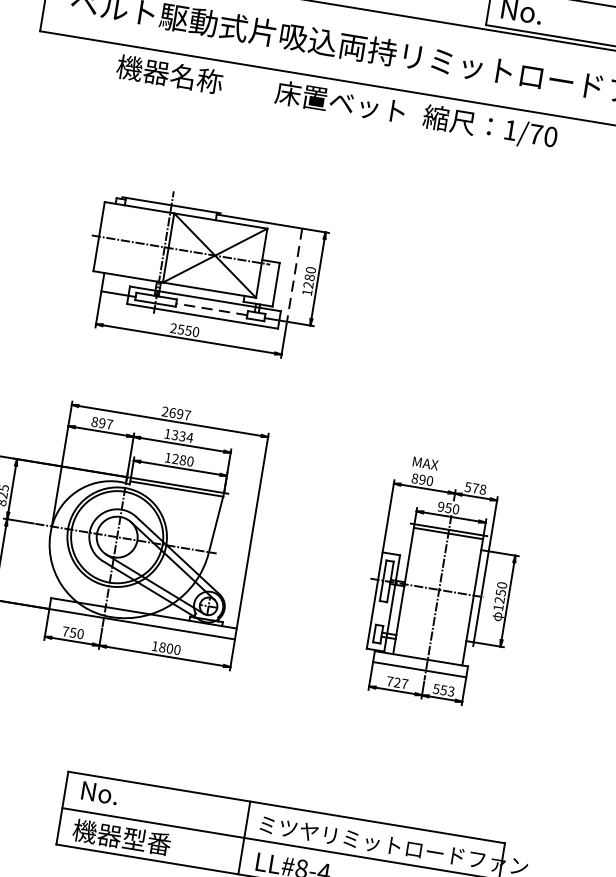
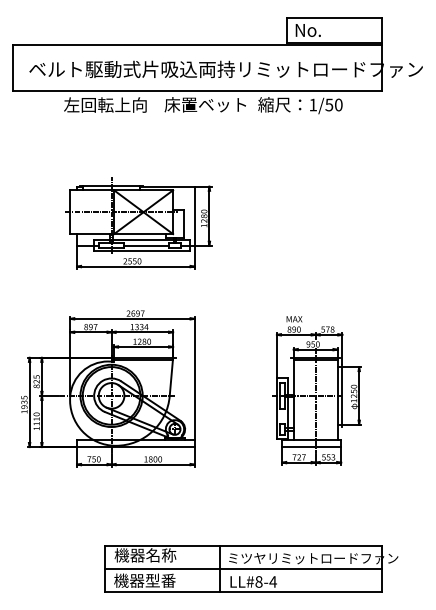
text: (182, 75) -> (105, 104), 機器名称 -> 左回転上向
text: (536, 133) -> (329, 104), 1/70 -> 1/50
line: (294, 275) -> (194, 216), dashed -> solid
line: (211, 308) -> (146, 245), dashed -> solid
text: (129, 797) -> (145, 555), No. -> 機器名称

